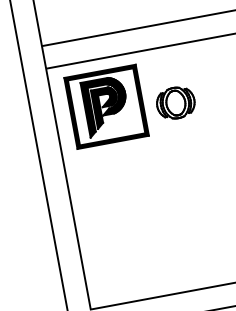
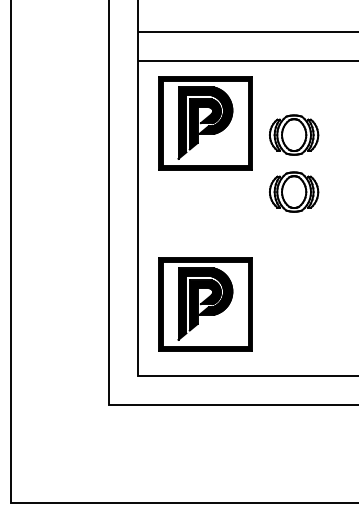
part: (184, 146) -> (294, 191), added
part: (132, 245) -> (205, 304), added

